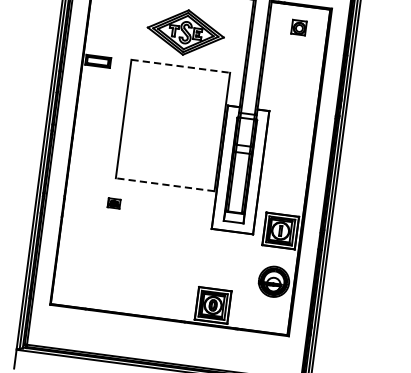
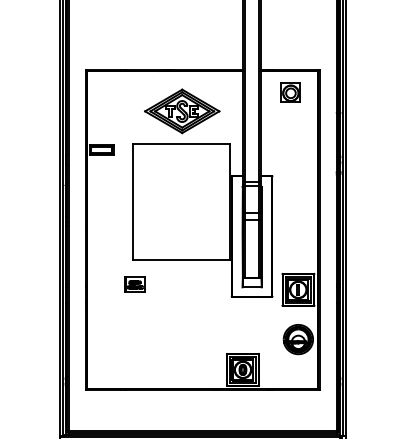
part: (299, 27) -> (290, 92), size x1.43
line: (181, 66) -> (182, 144), dashed -> solid
line: (164, 185) -> (181, 260), dashed -> solid
part: (113, 203) -> (134, 284), size x1.67

